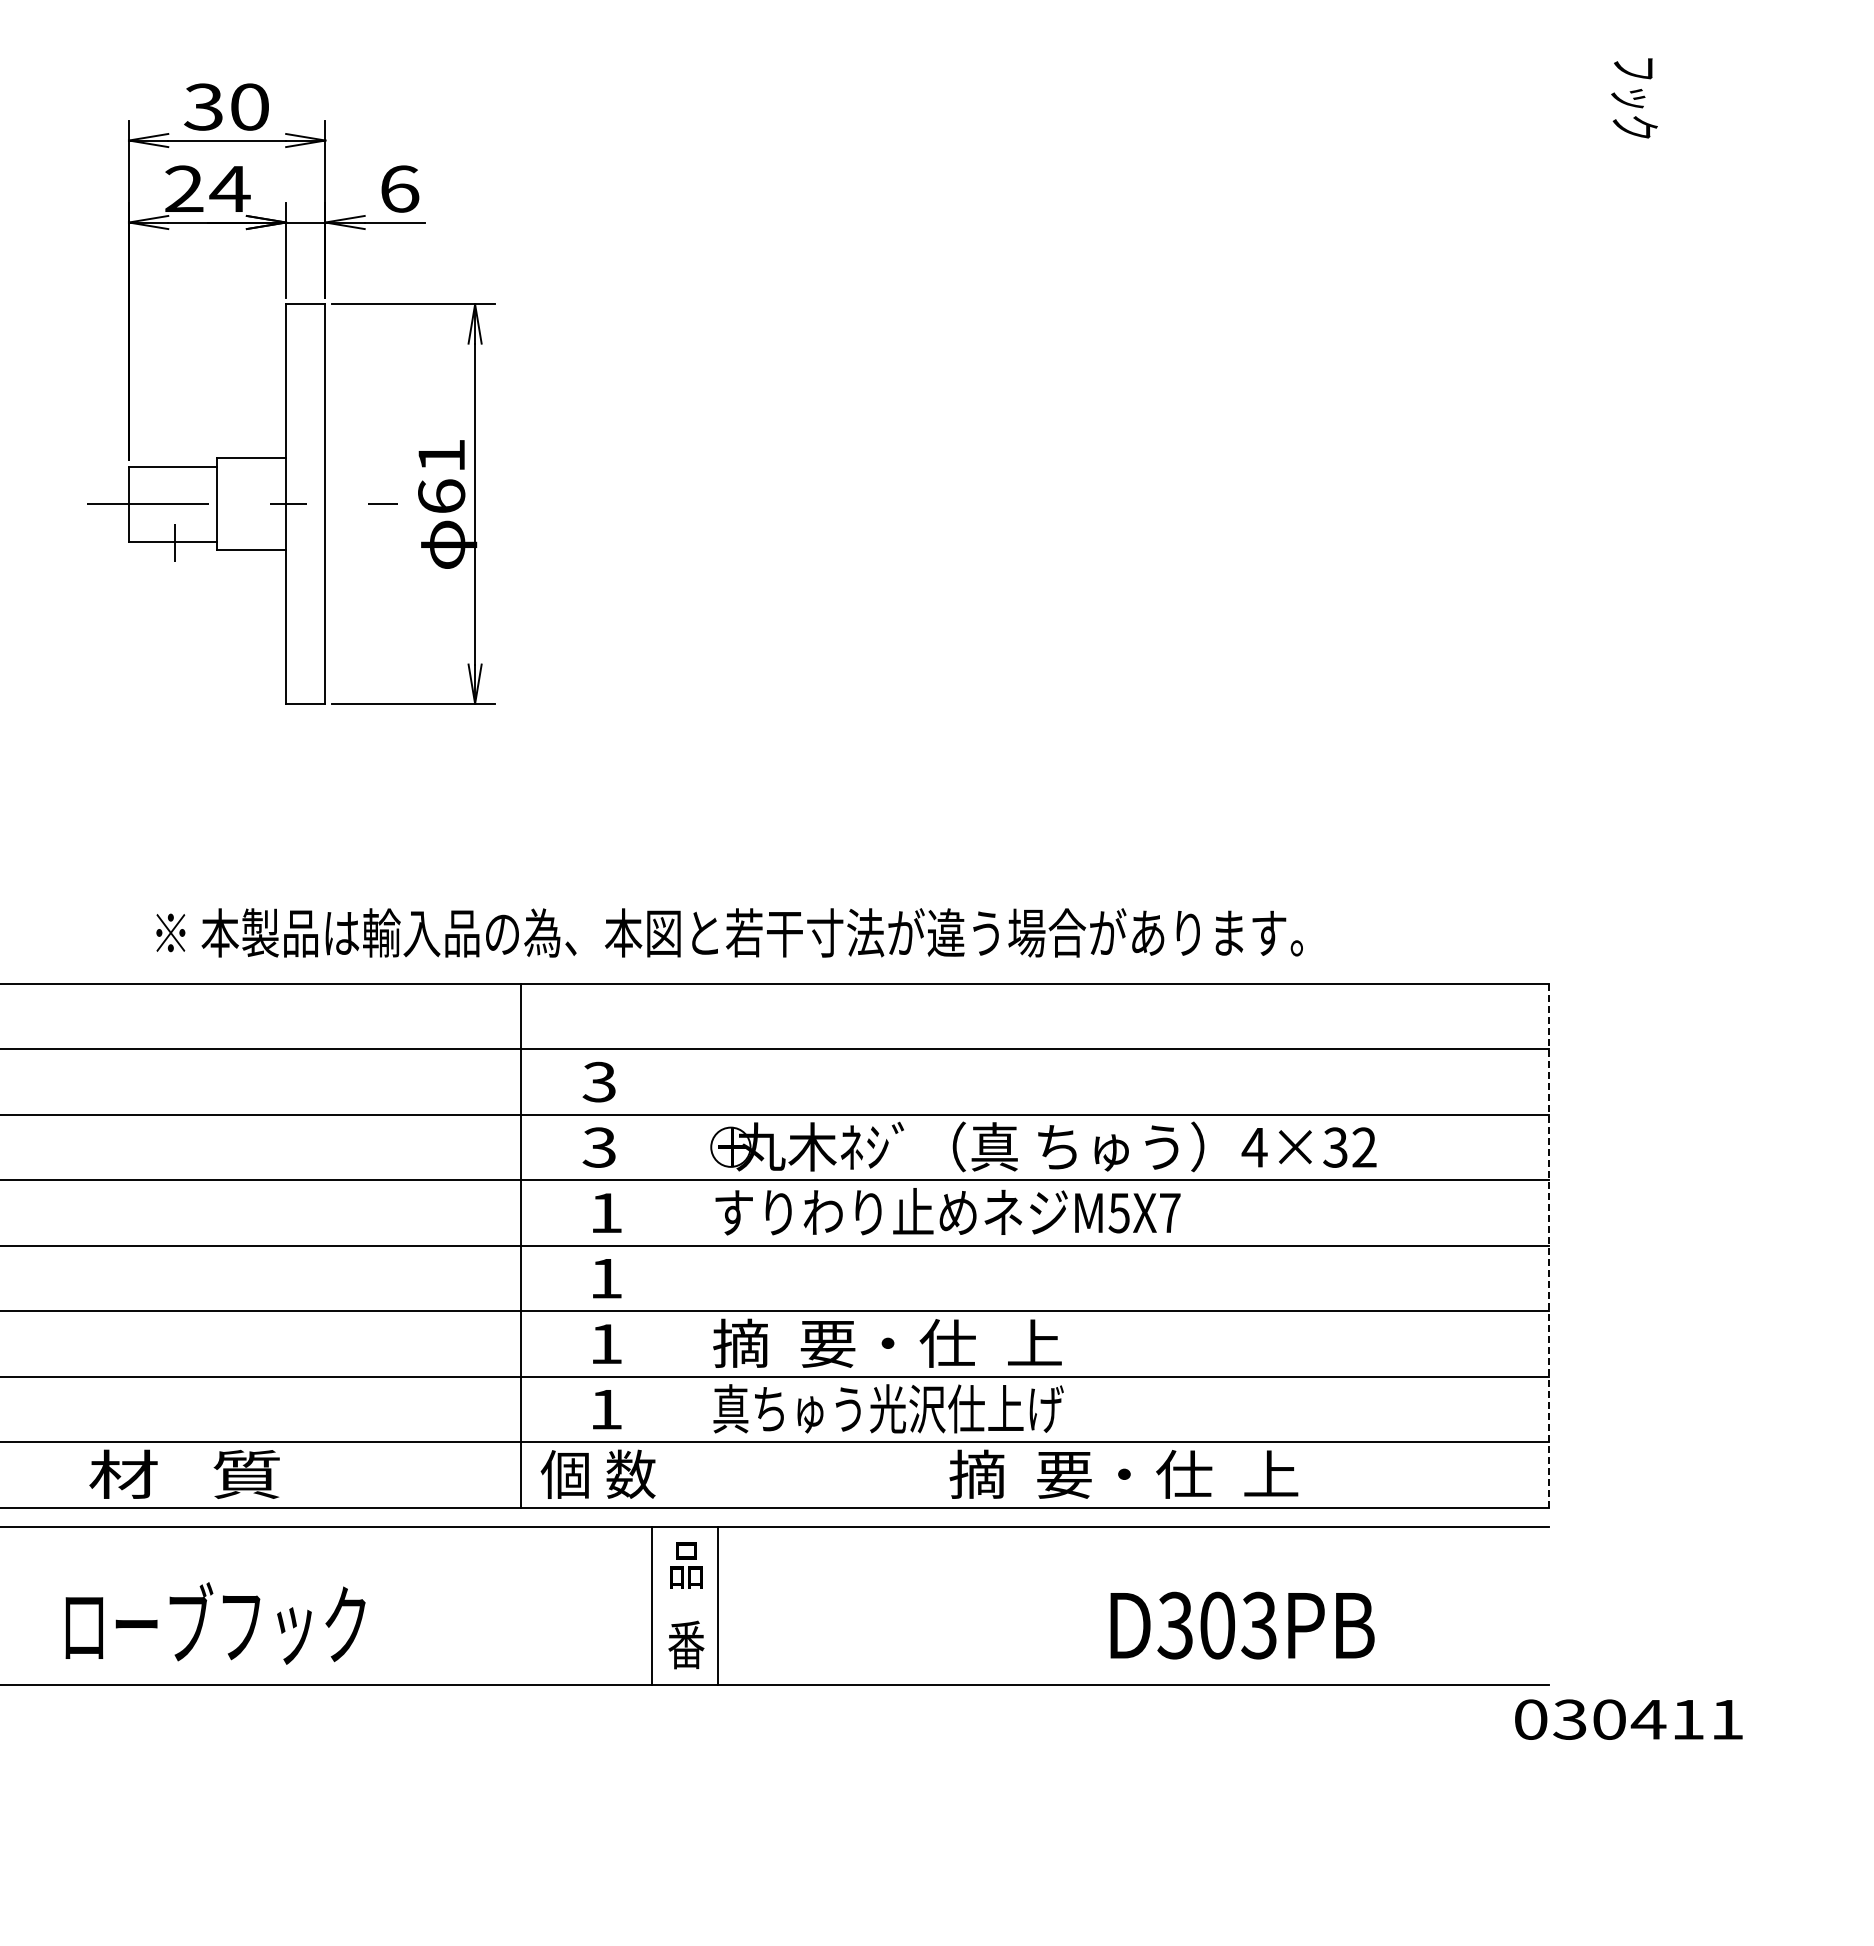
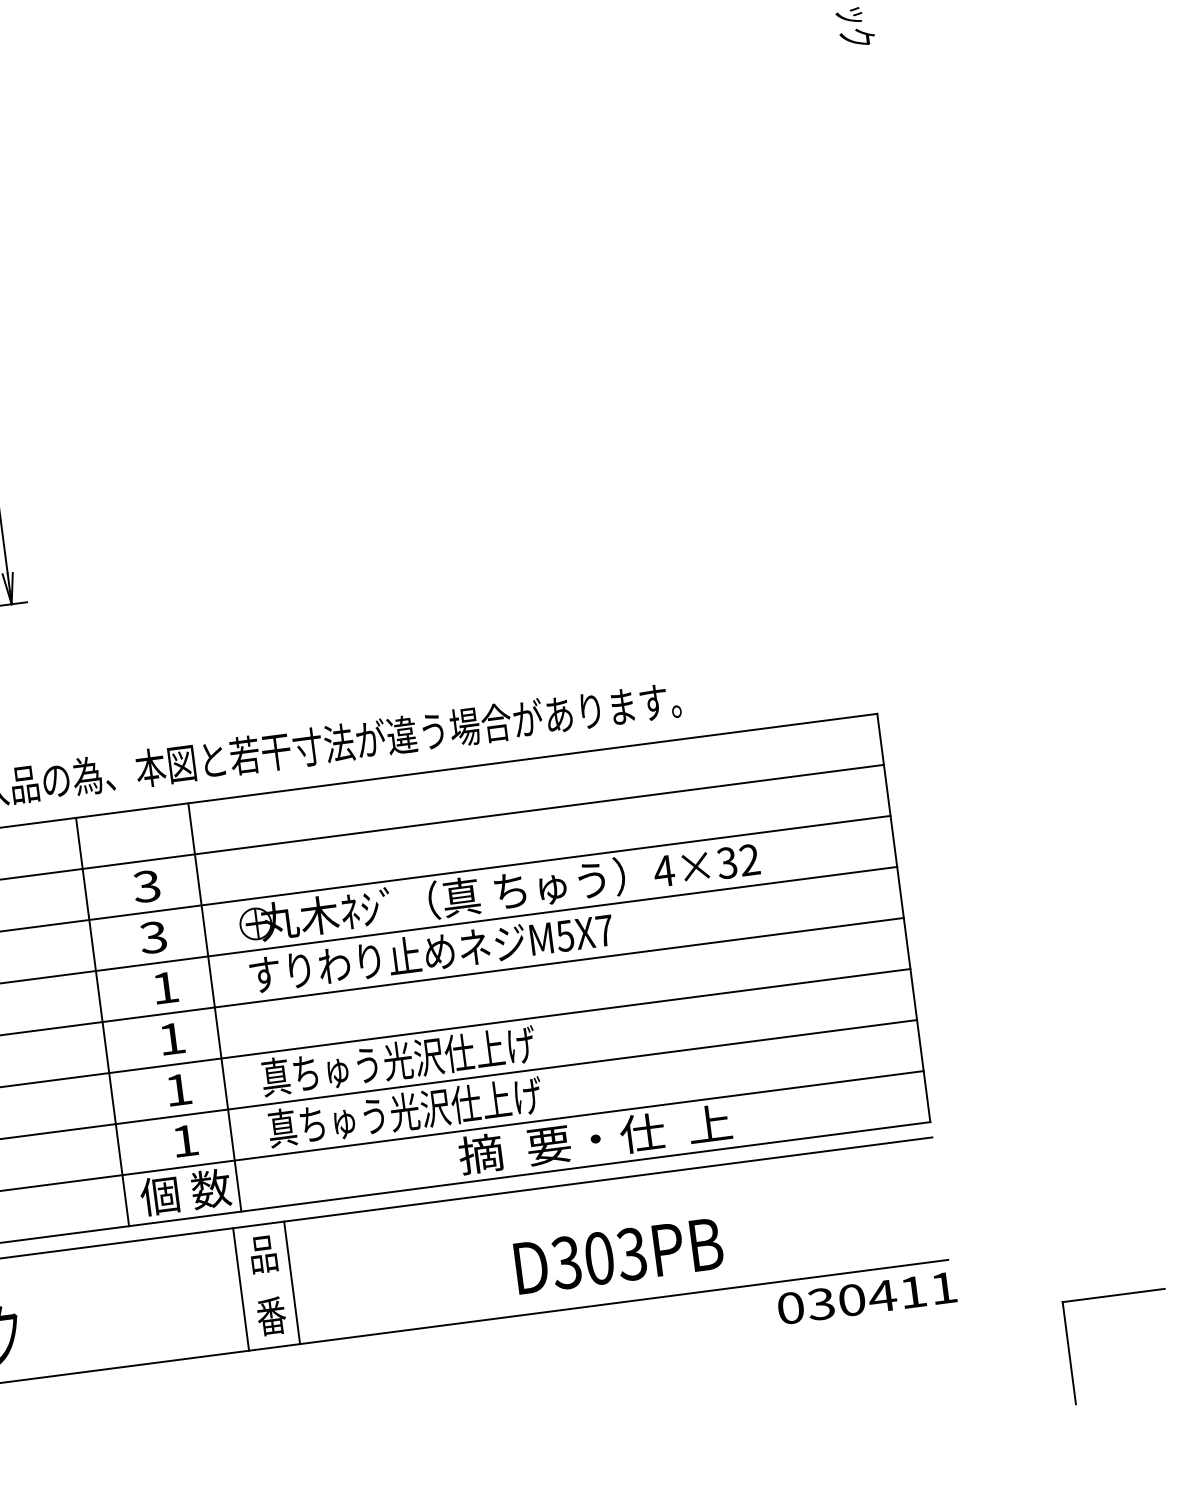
line: (665, 1245) -> (214, 1007), added
line: (1549, 1245) -> (903, 917), dashed -> solid
text: (888, 1342) -> (398, 1060), 摘  要・仕  上 -> 真ちゅう光沢仕上げ
text: (1242, 1625) -> (618, 1255), moved
text: (1628, 1719) -> (866, 1298), moved
part: (1752, 1757) -> (1113, 1296), added

